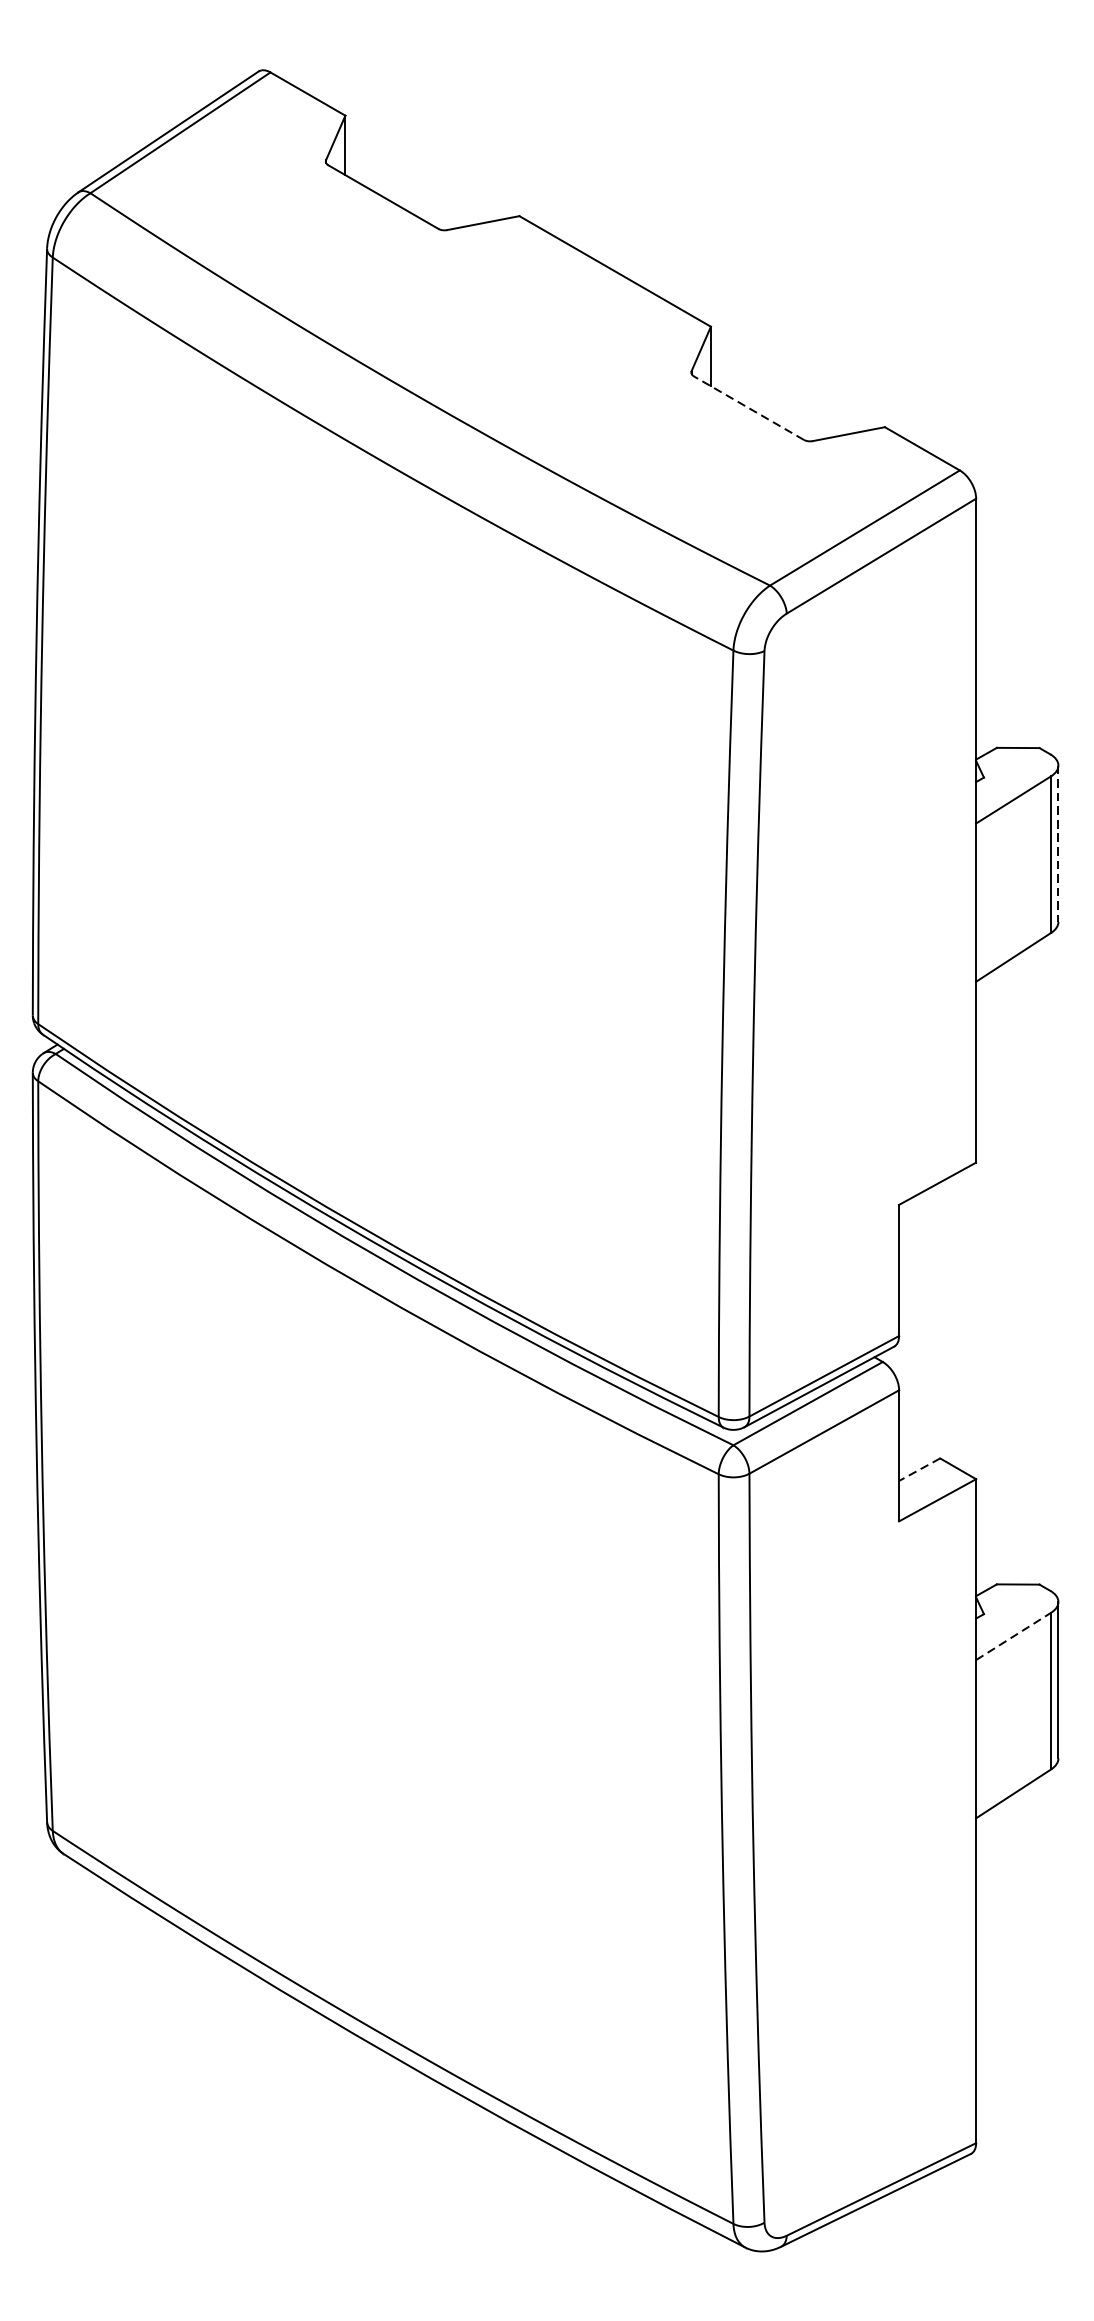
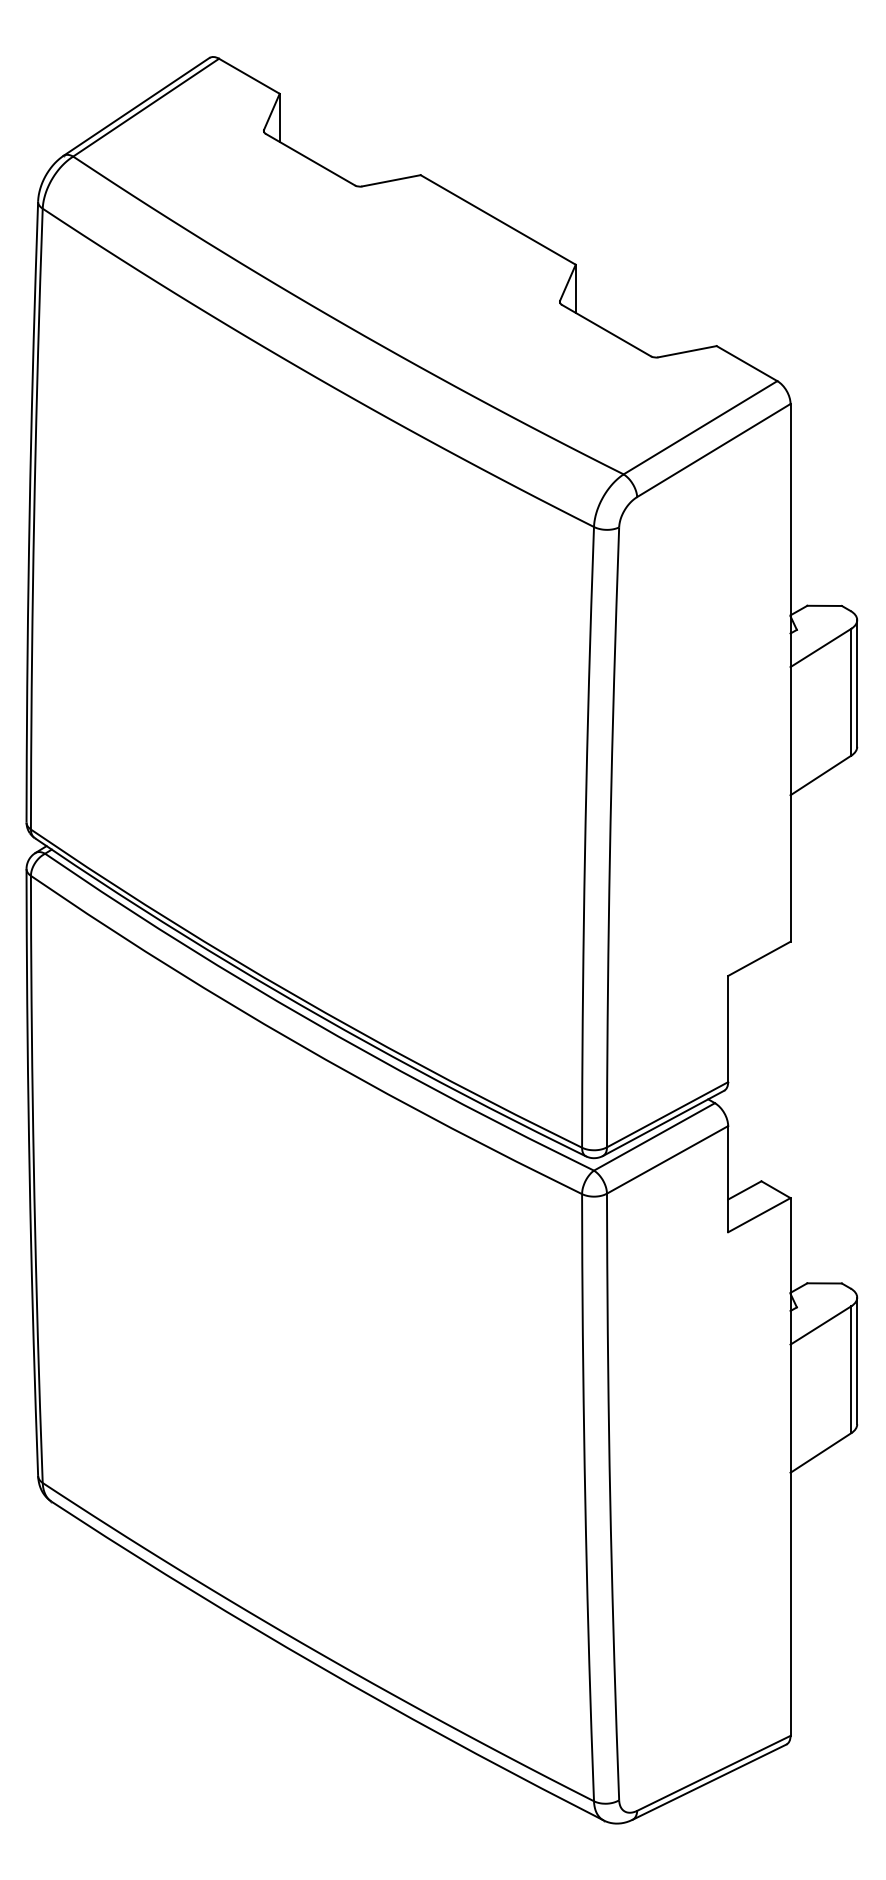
line: (748, 407) -> (606, 330), dashed -> solid
line: (1058, 843) -> (857, 683), dashed -> solid
line: (919, 1469) -> (744, 1190), dashed -> solid
line: (1014, 1636) -> (821, 1325), dashed -> solid

